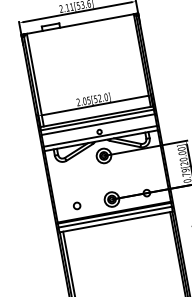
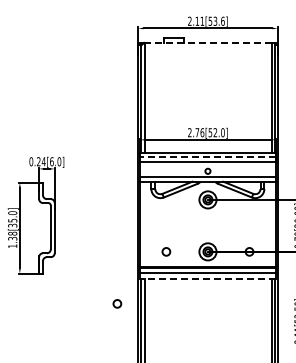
line: (81, 23) -> (209, 42), solid -> dashed
text: (86, 100) -> (199, 132), 2.05[52.0] -> 2.76[52.0]
line: (97, 120) -> (207, 157), solid -> dashed
line: (115, 221) -> (207, 278), solid -> dashed
circle: (44, 256) -> (117, 303), added

